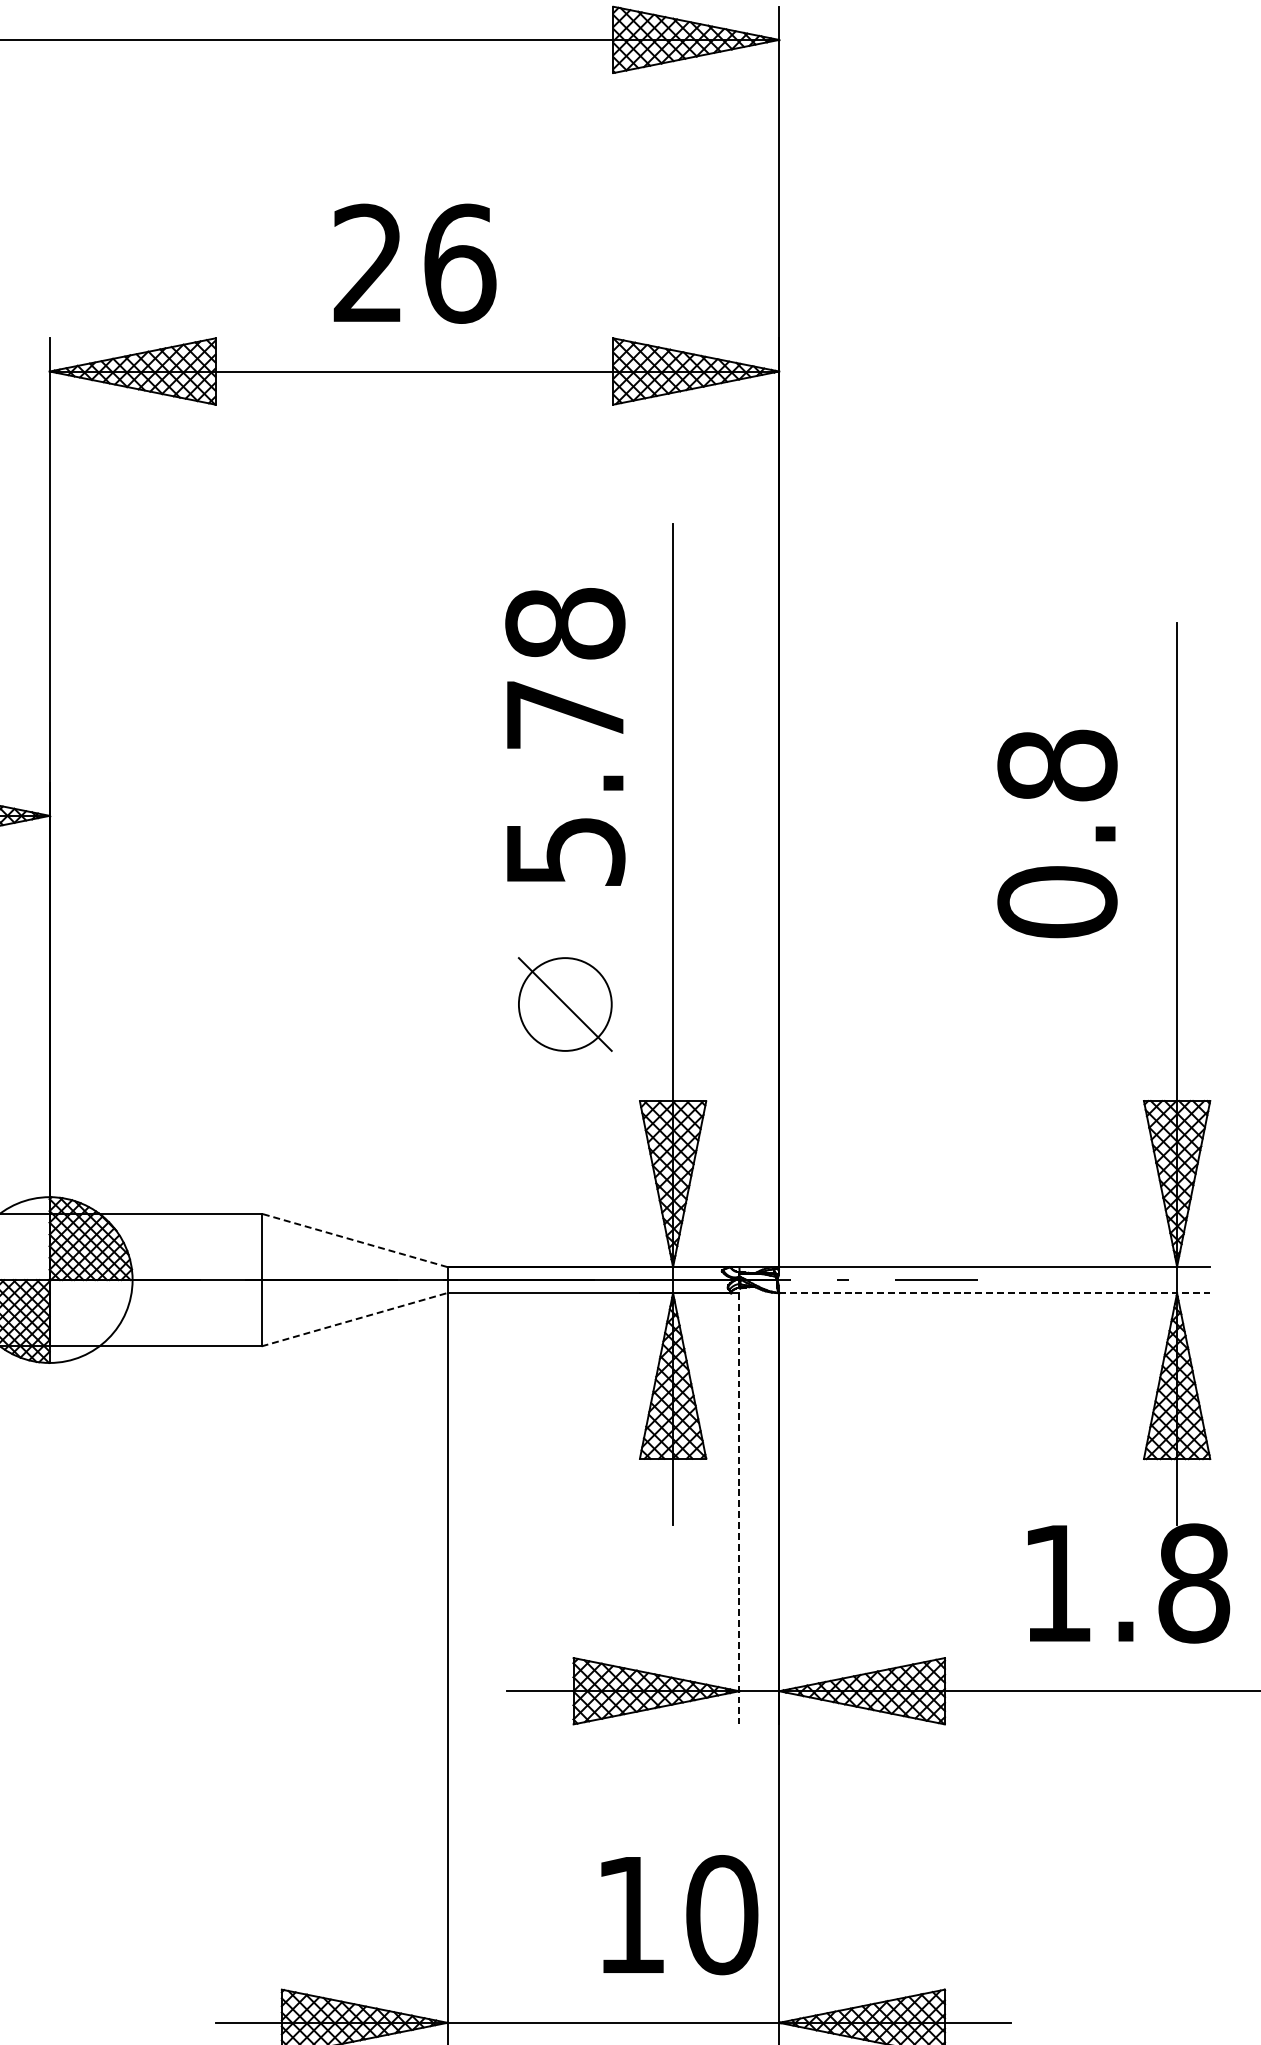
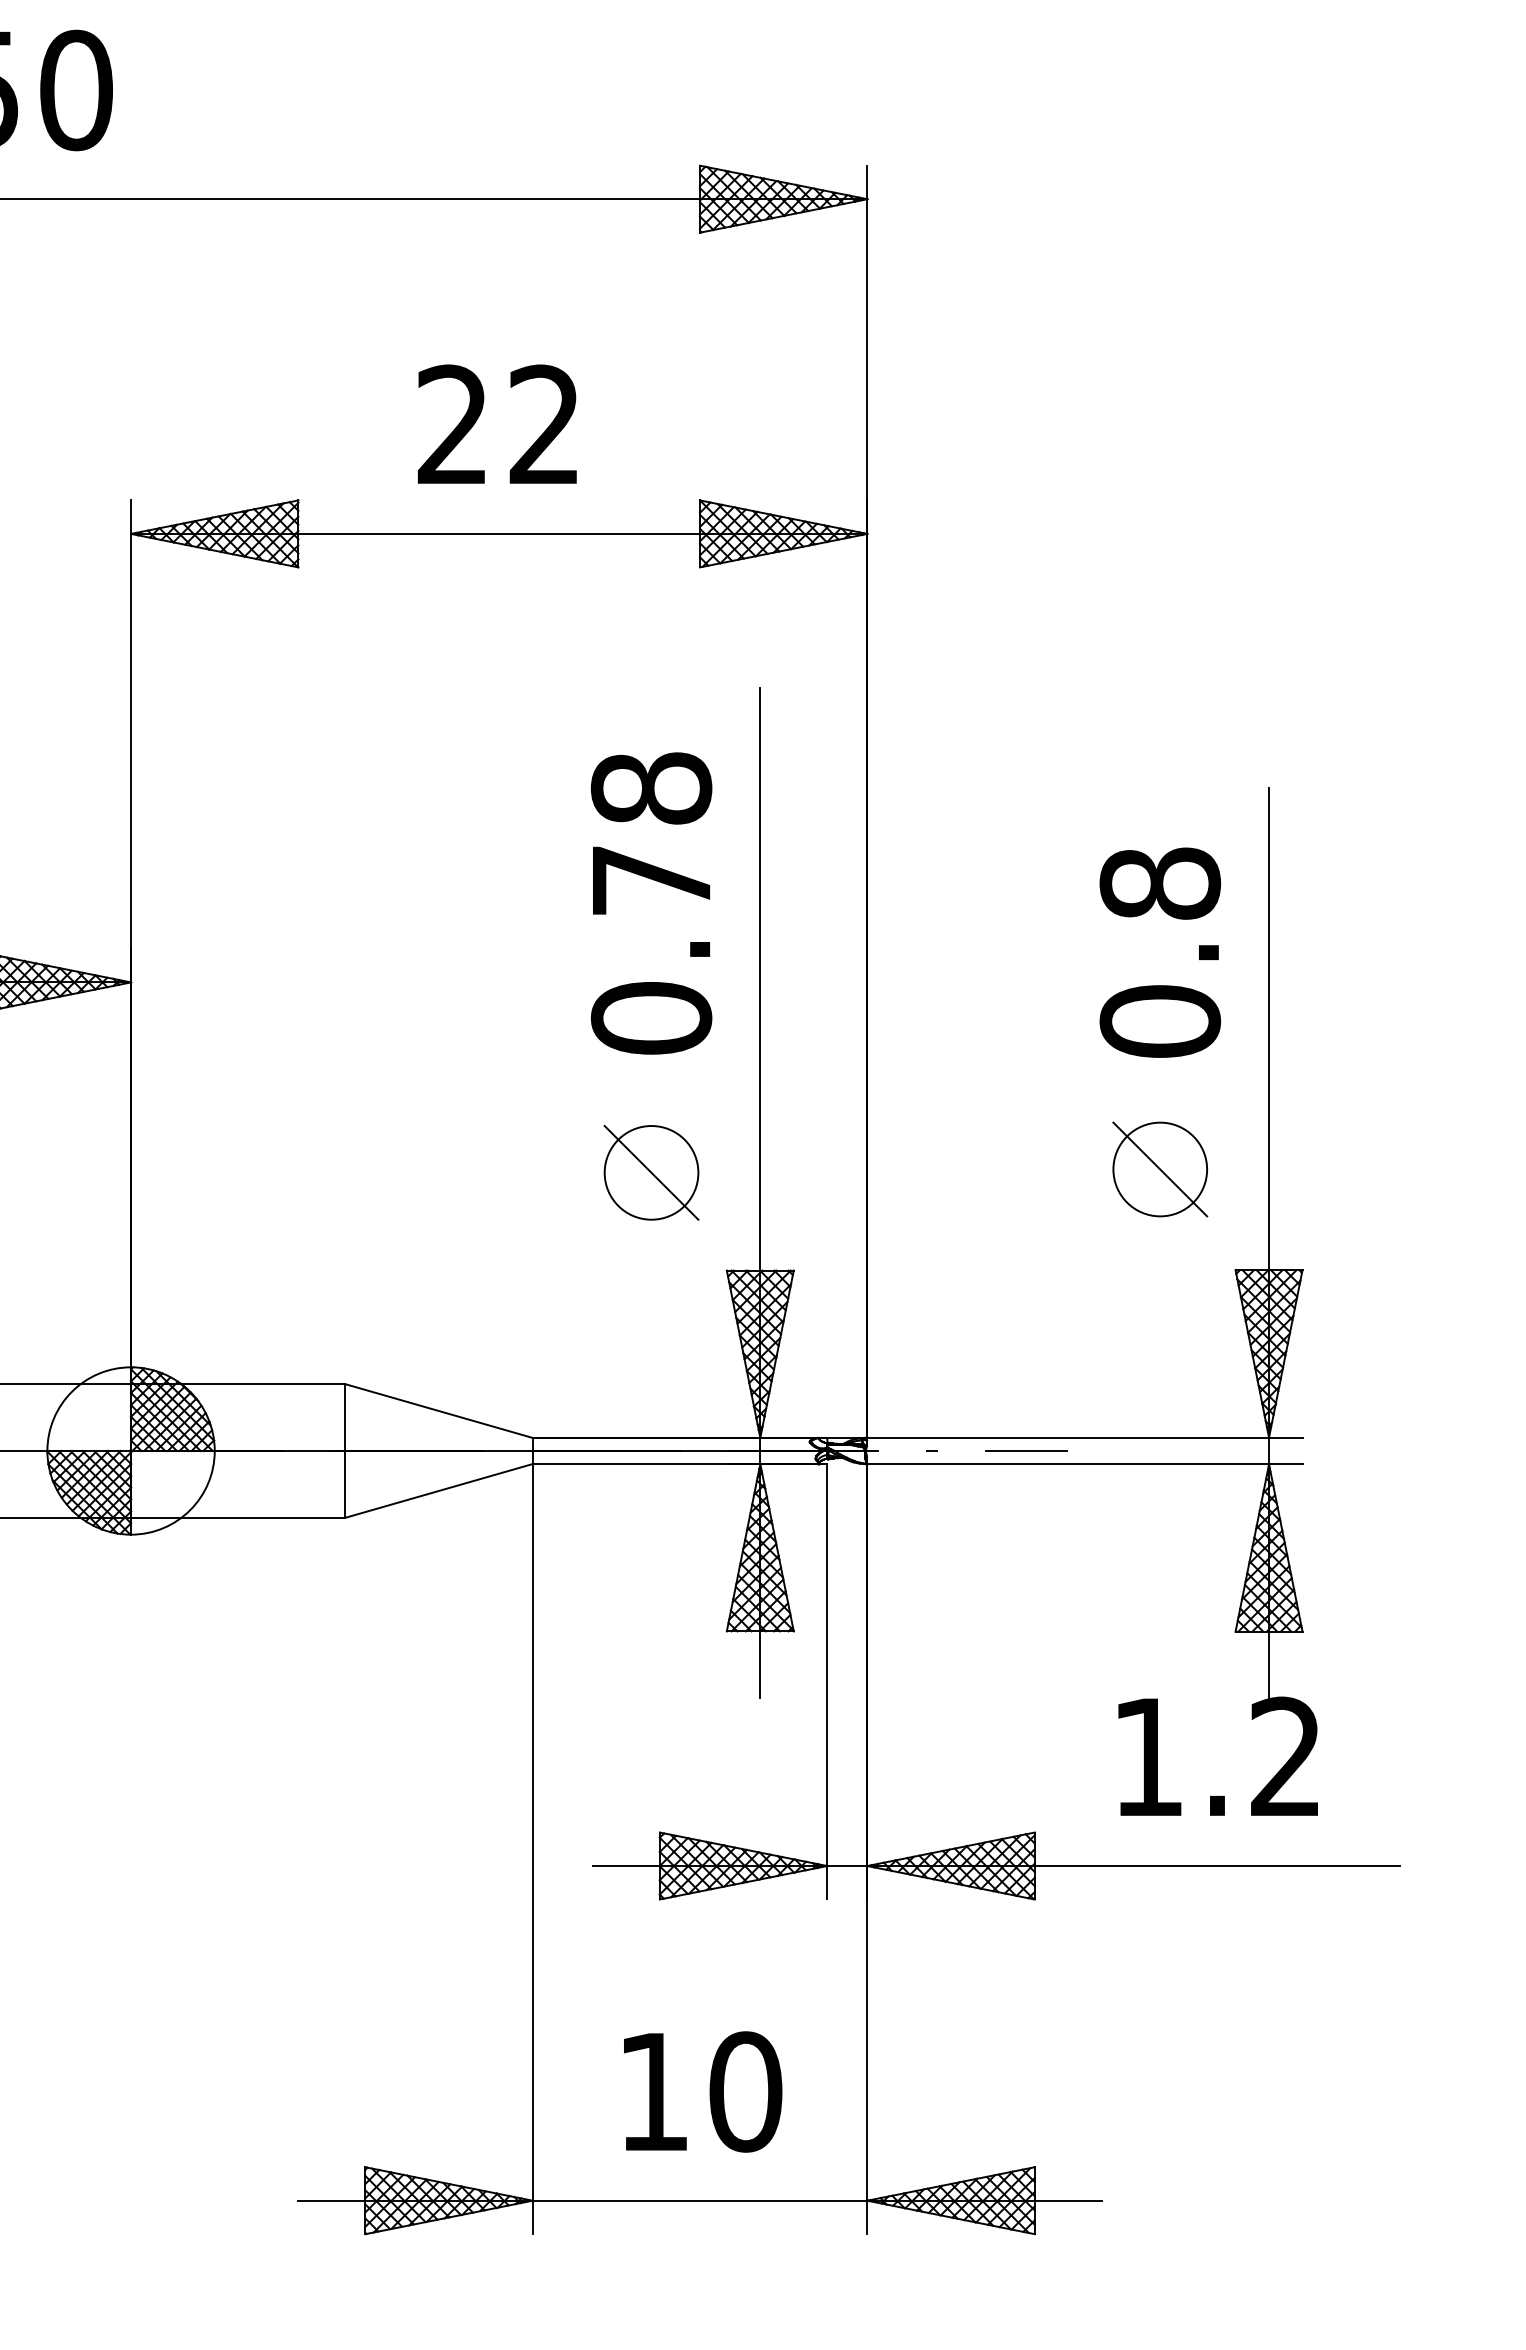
text: (460, 263) -> (545, 424), 26 -> 22
text: (1057, 833) -> (1160, 952), moved
text: (565, 851) -> (651, 1018), 5.78 -> 0.78
part: (1069, 1001) -> (1160, 1169), added
line: (354, 1240) -> (438, 1411), dashed -> solid
line: (994, 1293) -> (1084, 1464), dashed -> solid
line: (354, 1319) -> (438, 1490), dashed -> solid
line: (739, 1508) -> (827, 1681), dashed -> solid
text: (1194, 1582) -> (1286, 1756), 1.8 -> 1.2
text: (680, 1914) -> (703, 2091), moved

